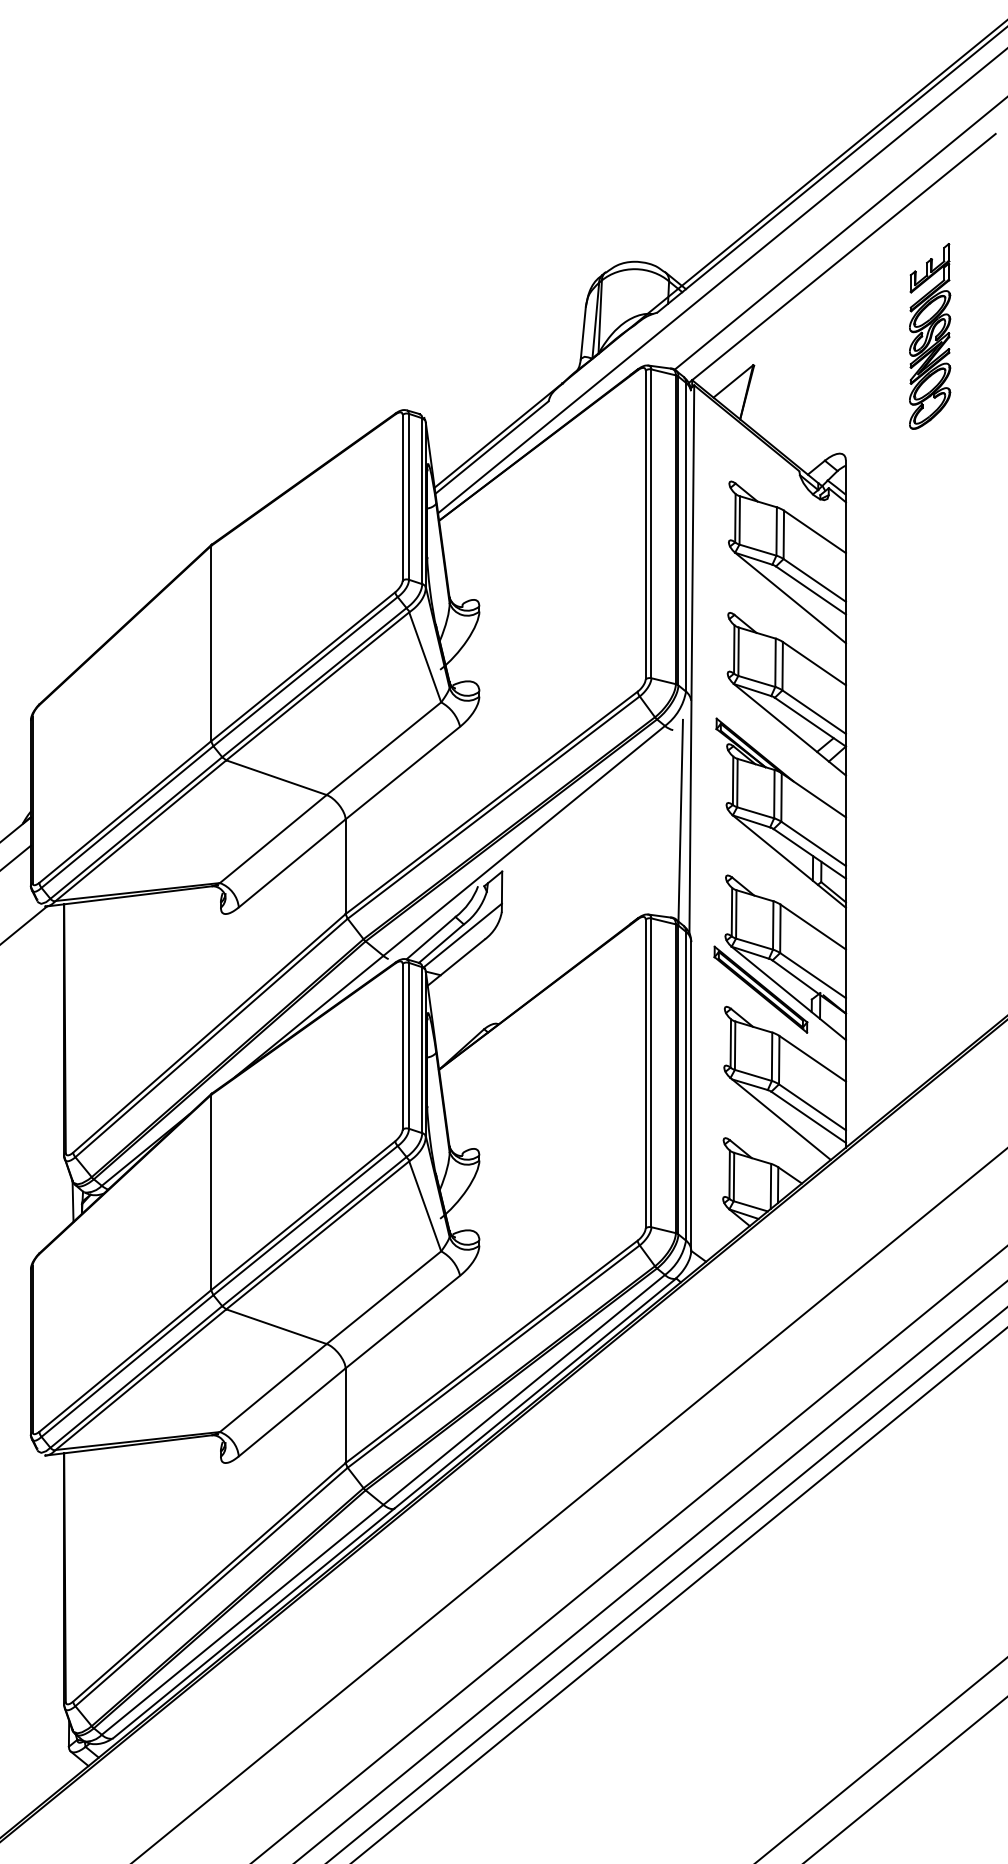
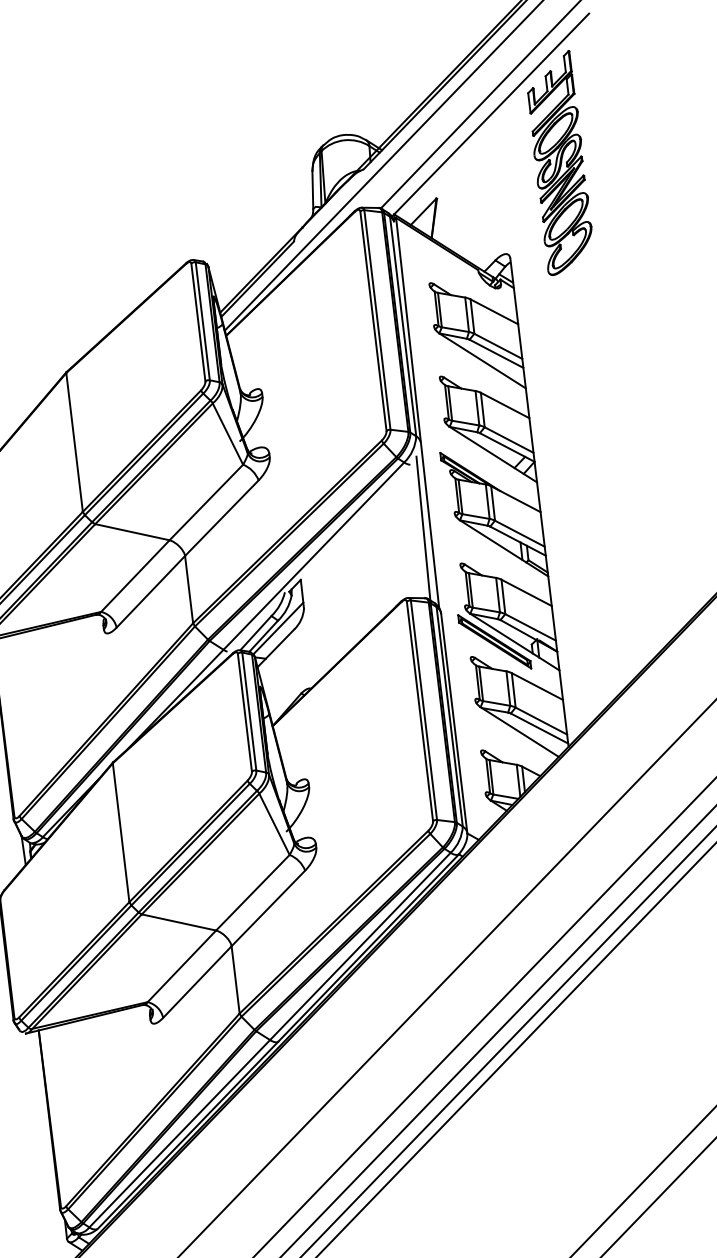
part: (929, 336) -> (559, 163), size x1.67

